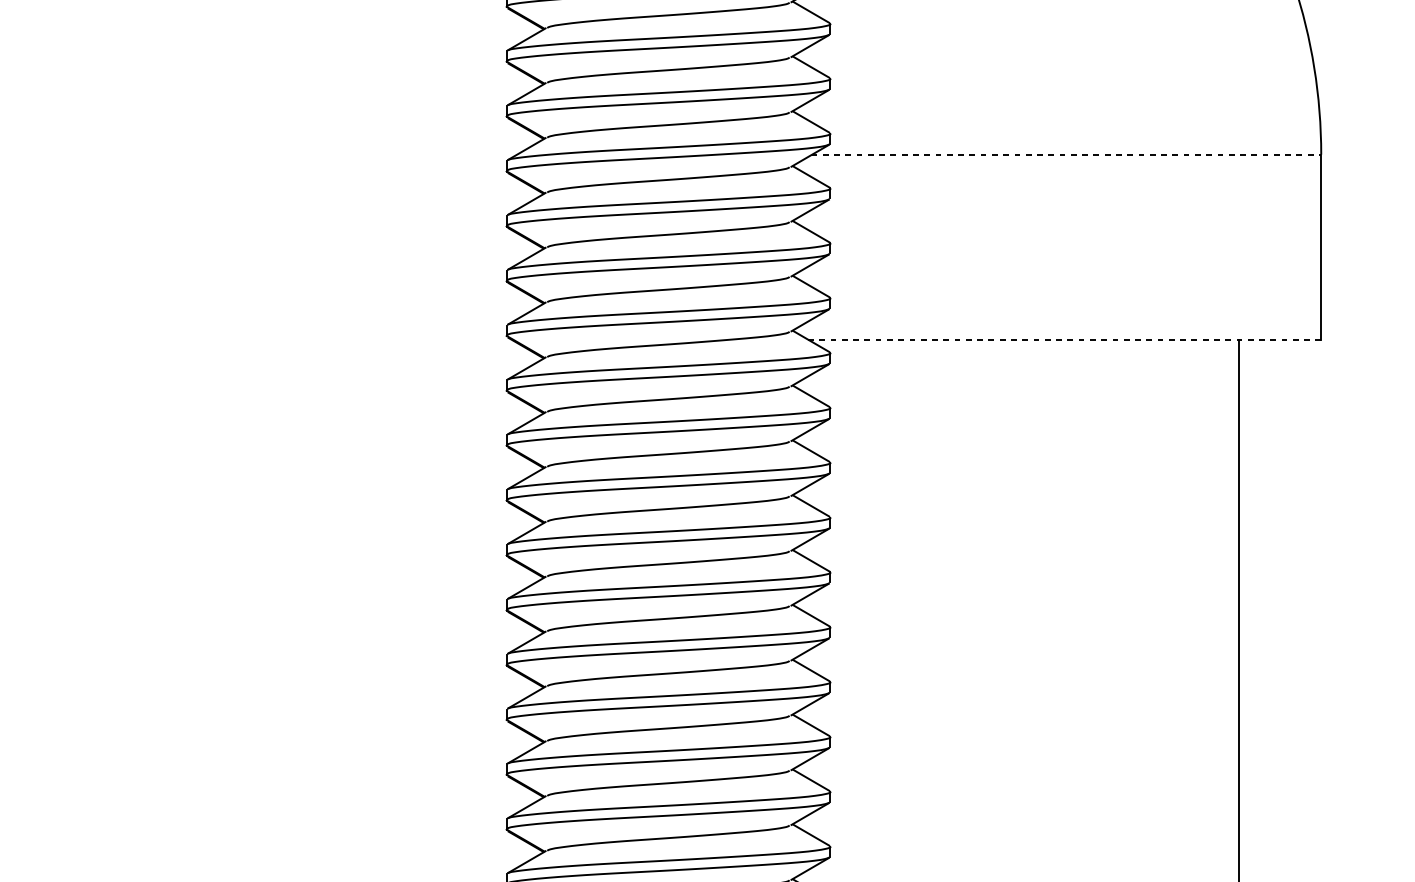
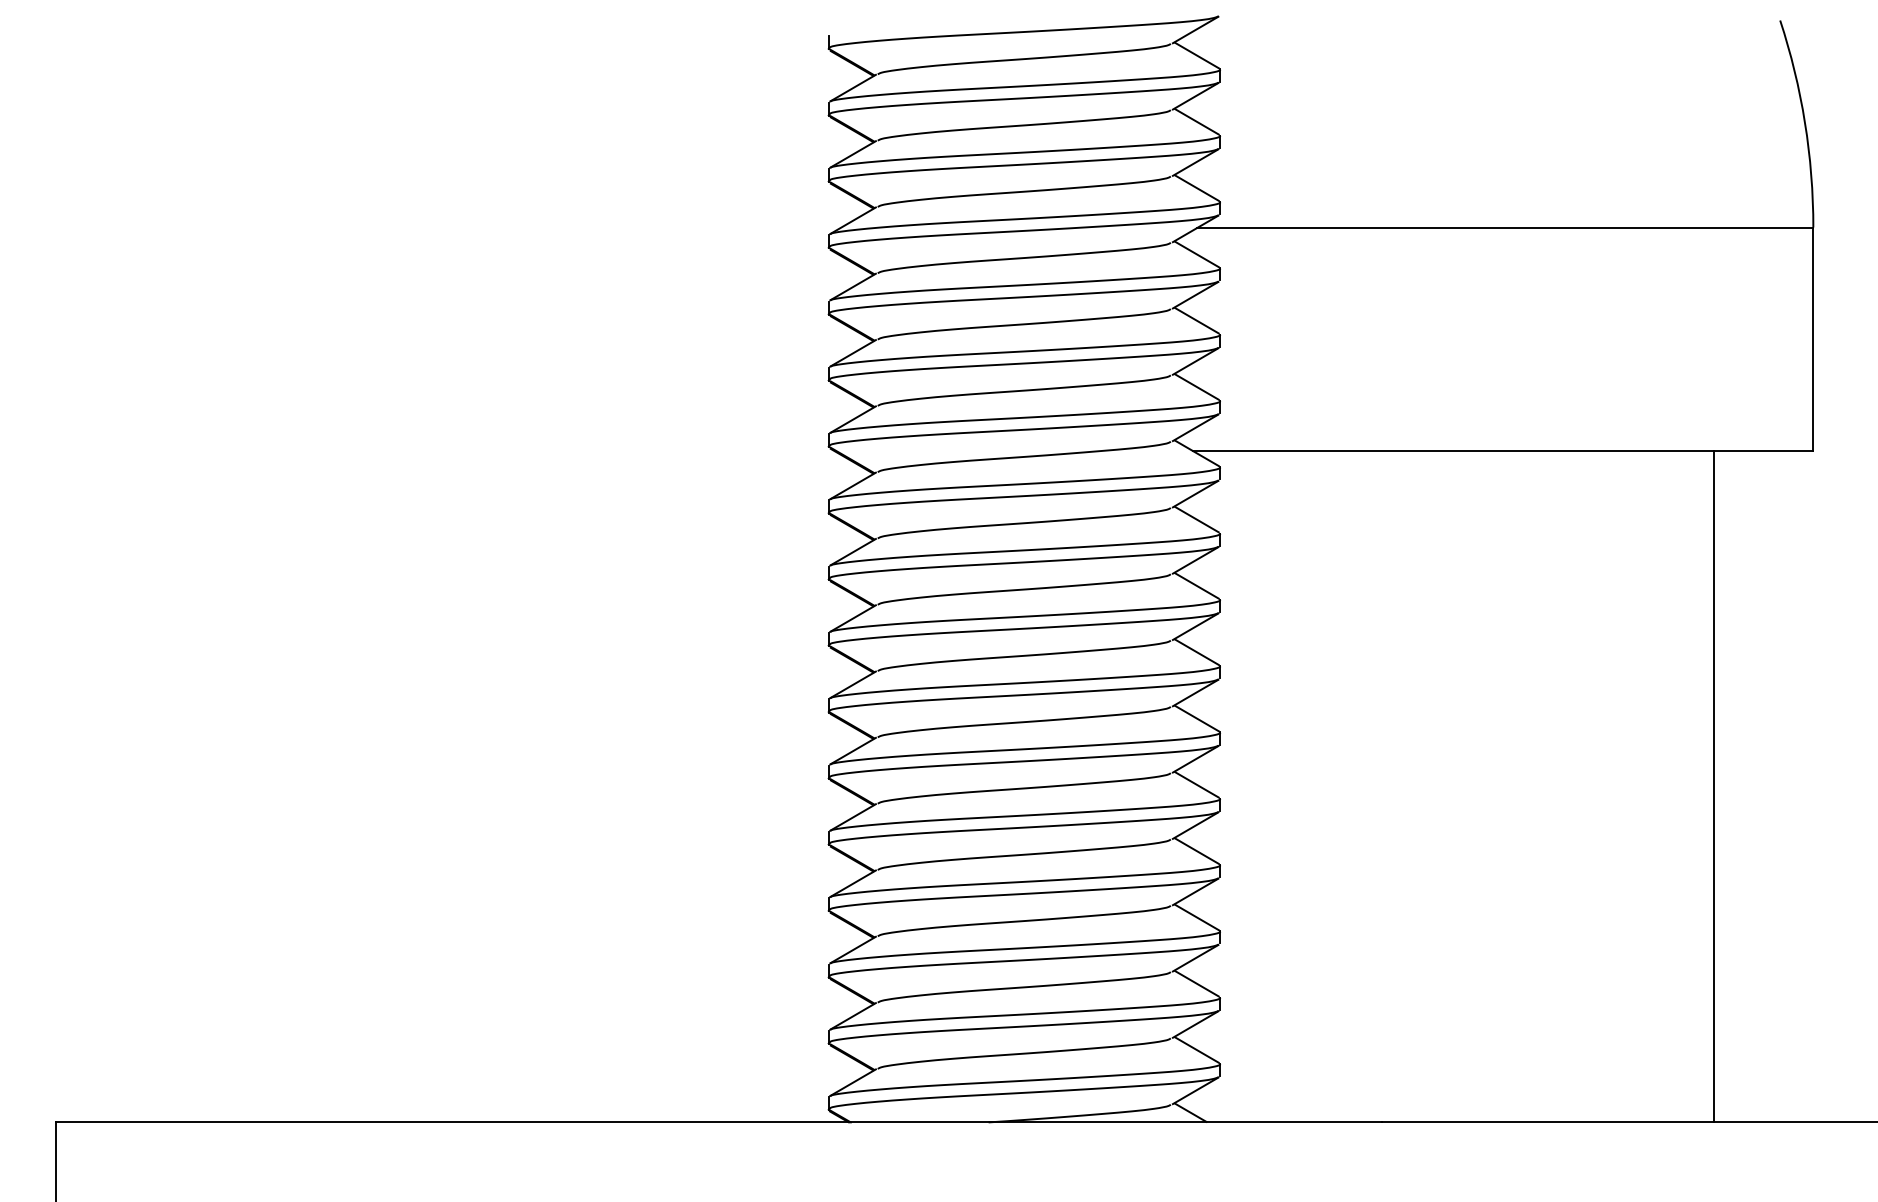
line: (1066, 154) -> (1505, 227), dashed -> solid
line: (1064, 339) -> (1503, 451), dashed -> solid

